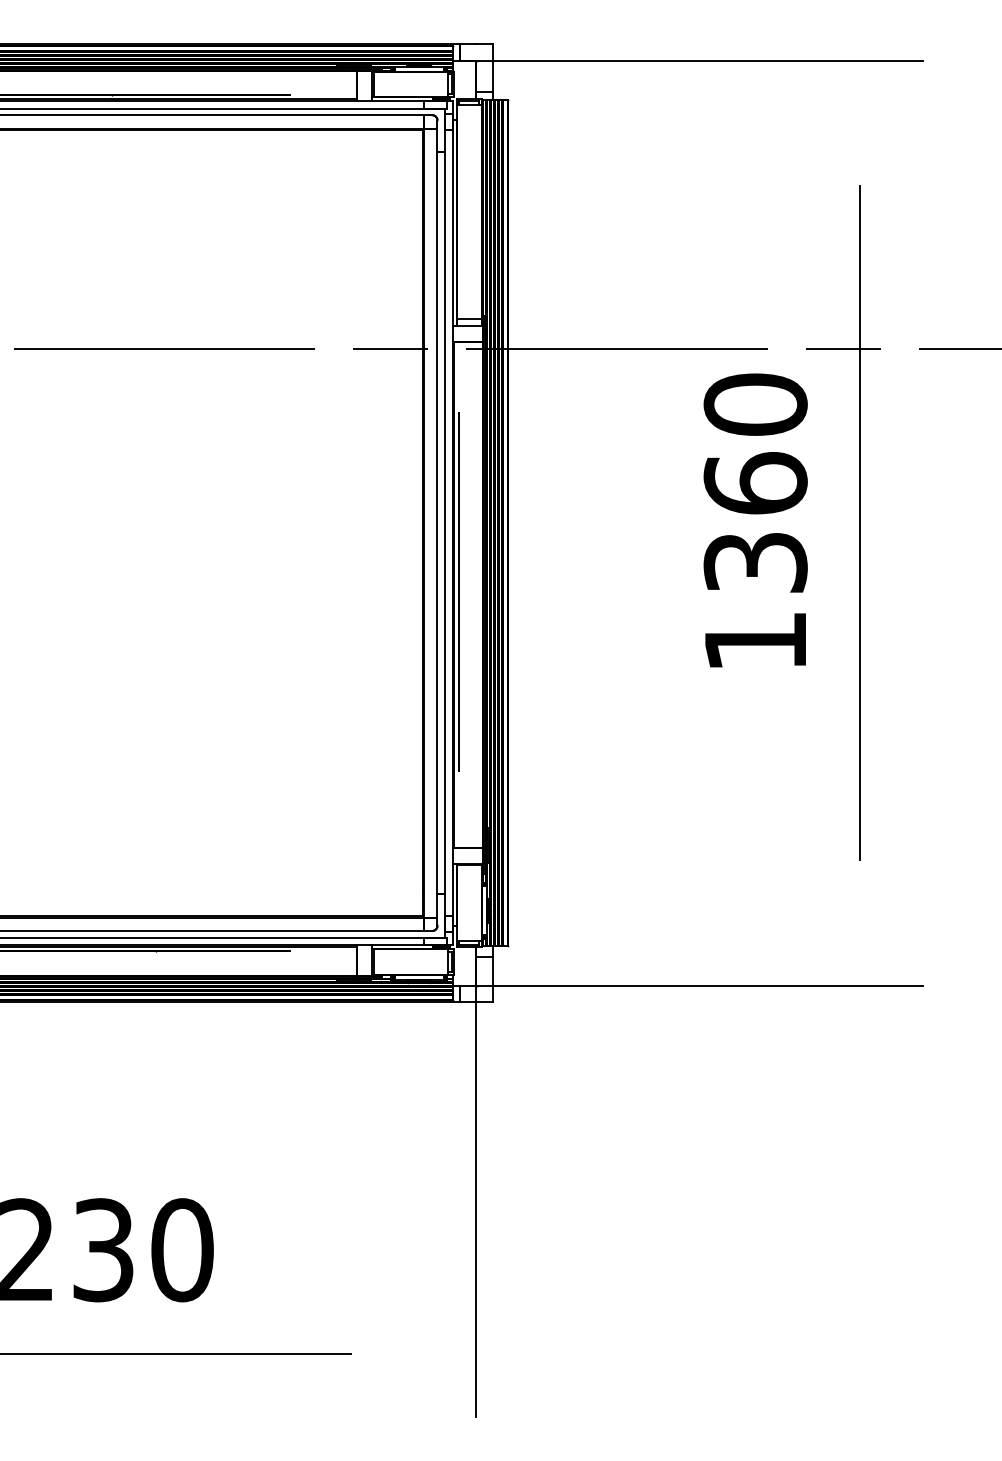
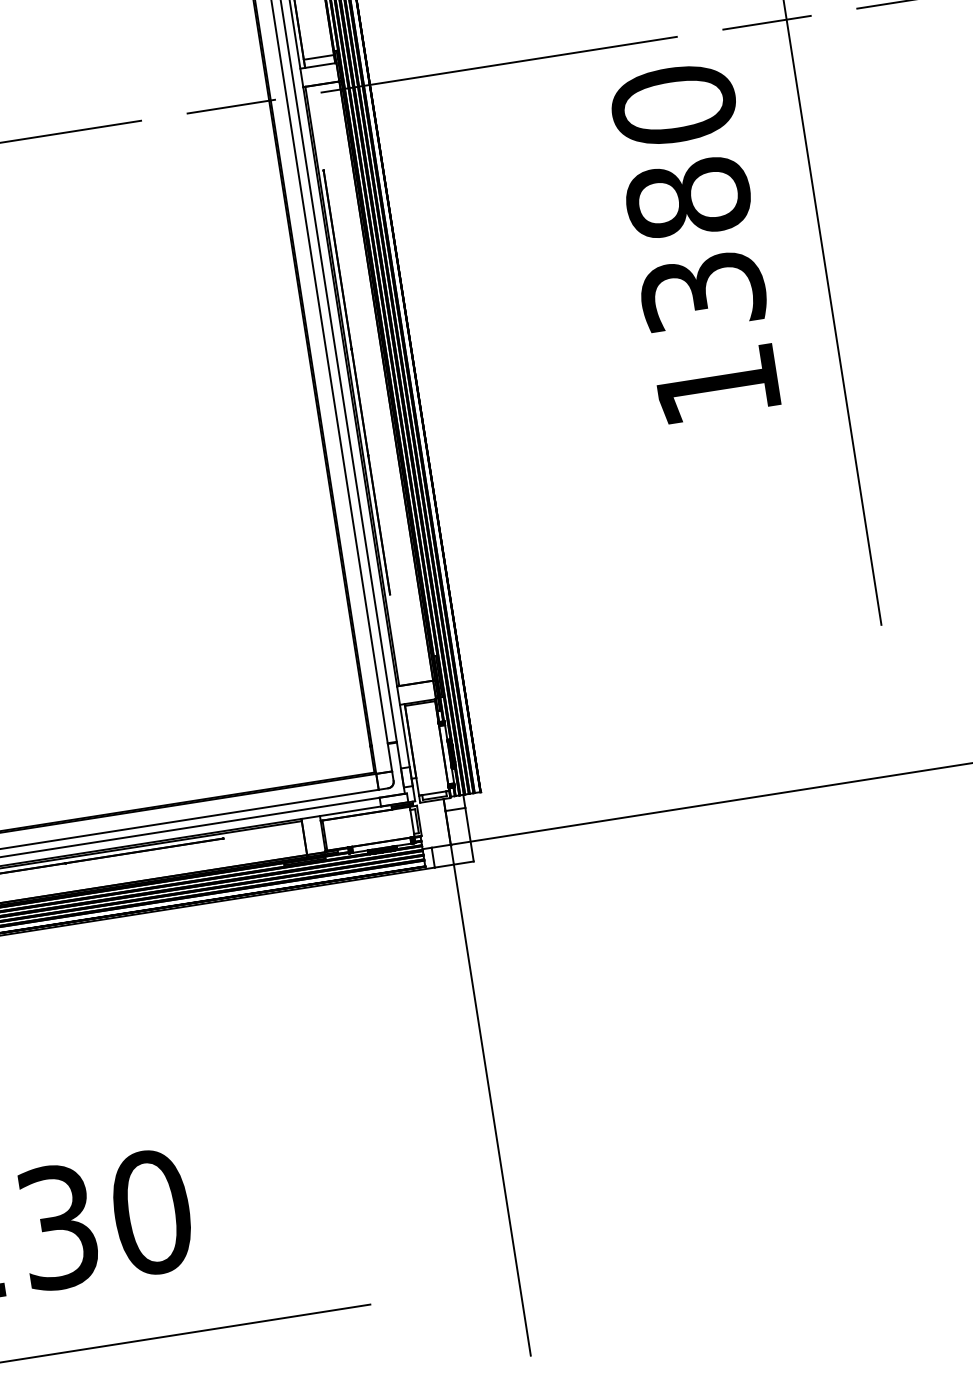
text: (755, 483) -> (688, 198), 1360 -> 1380

